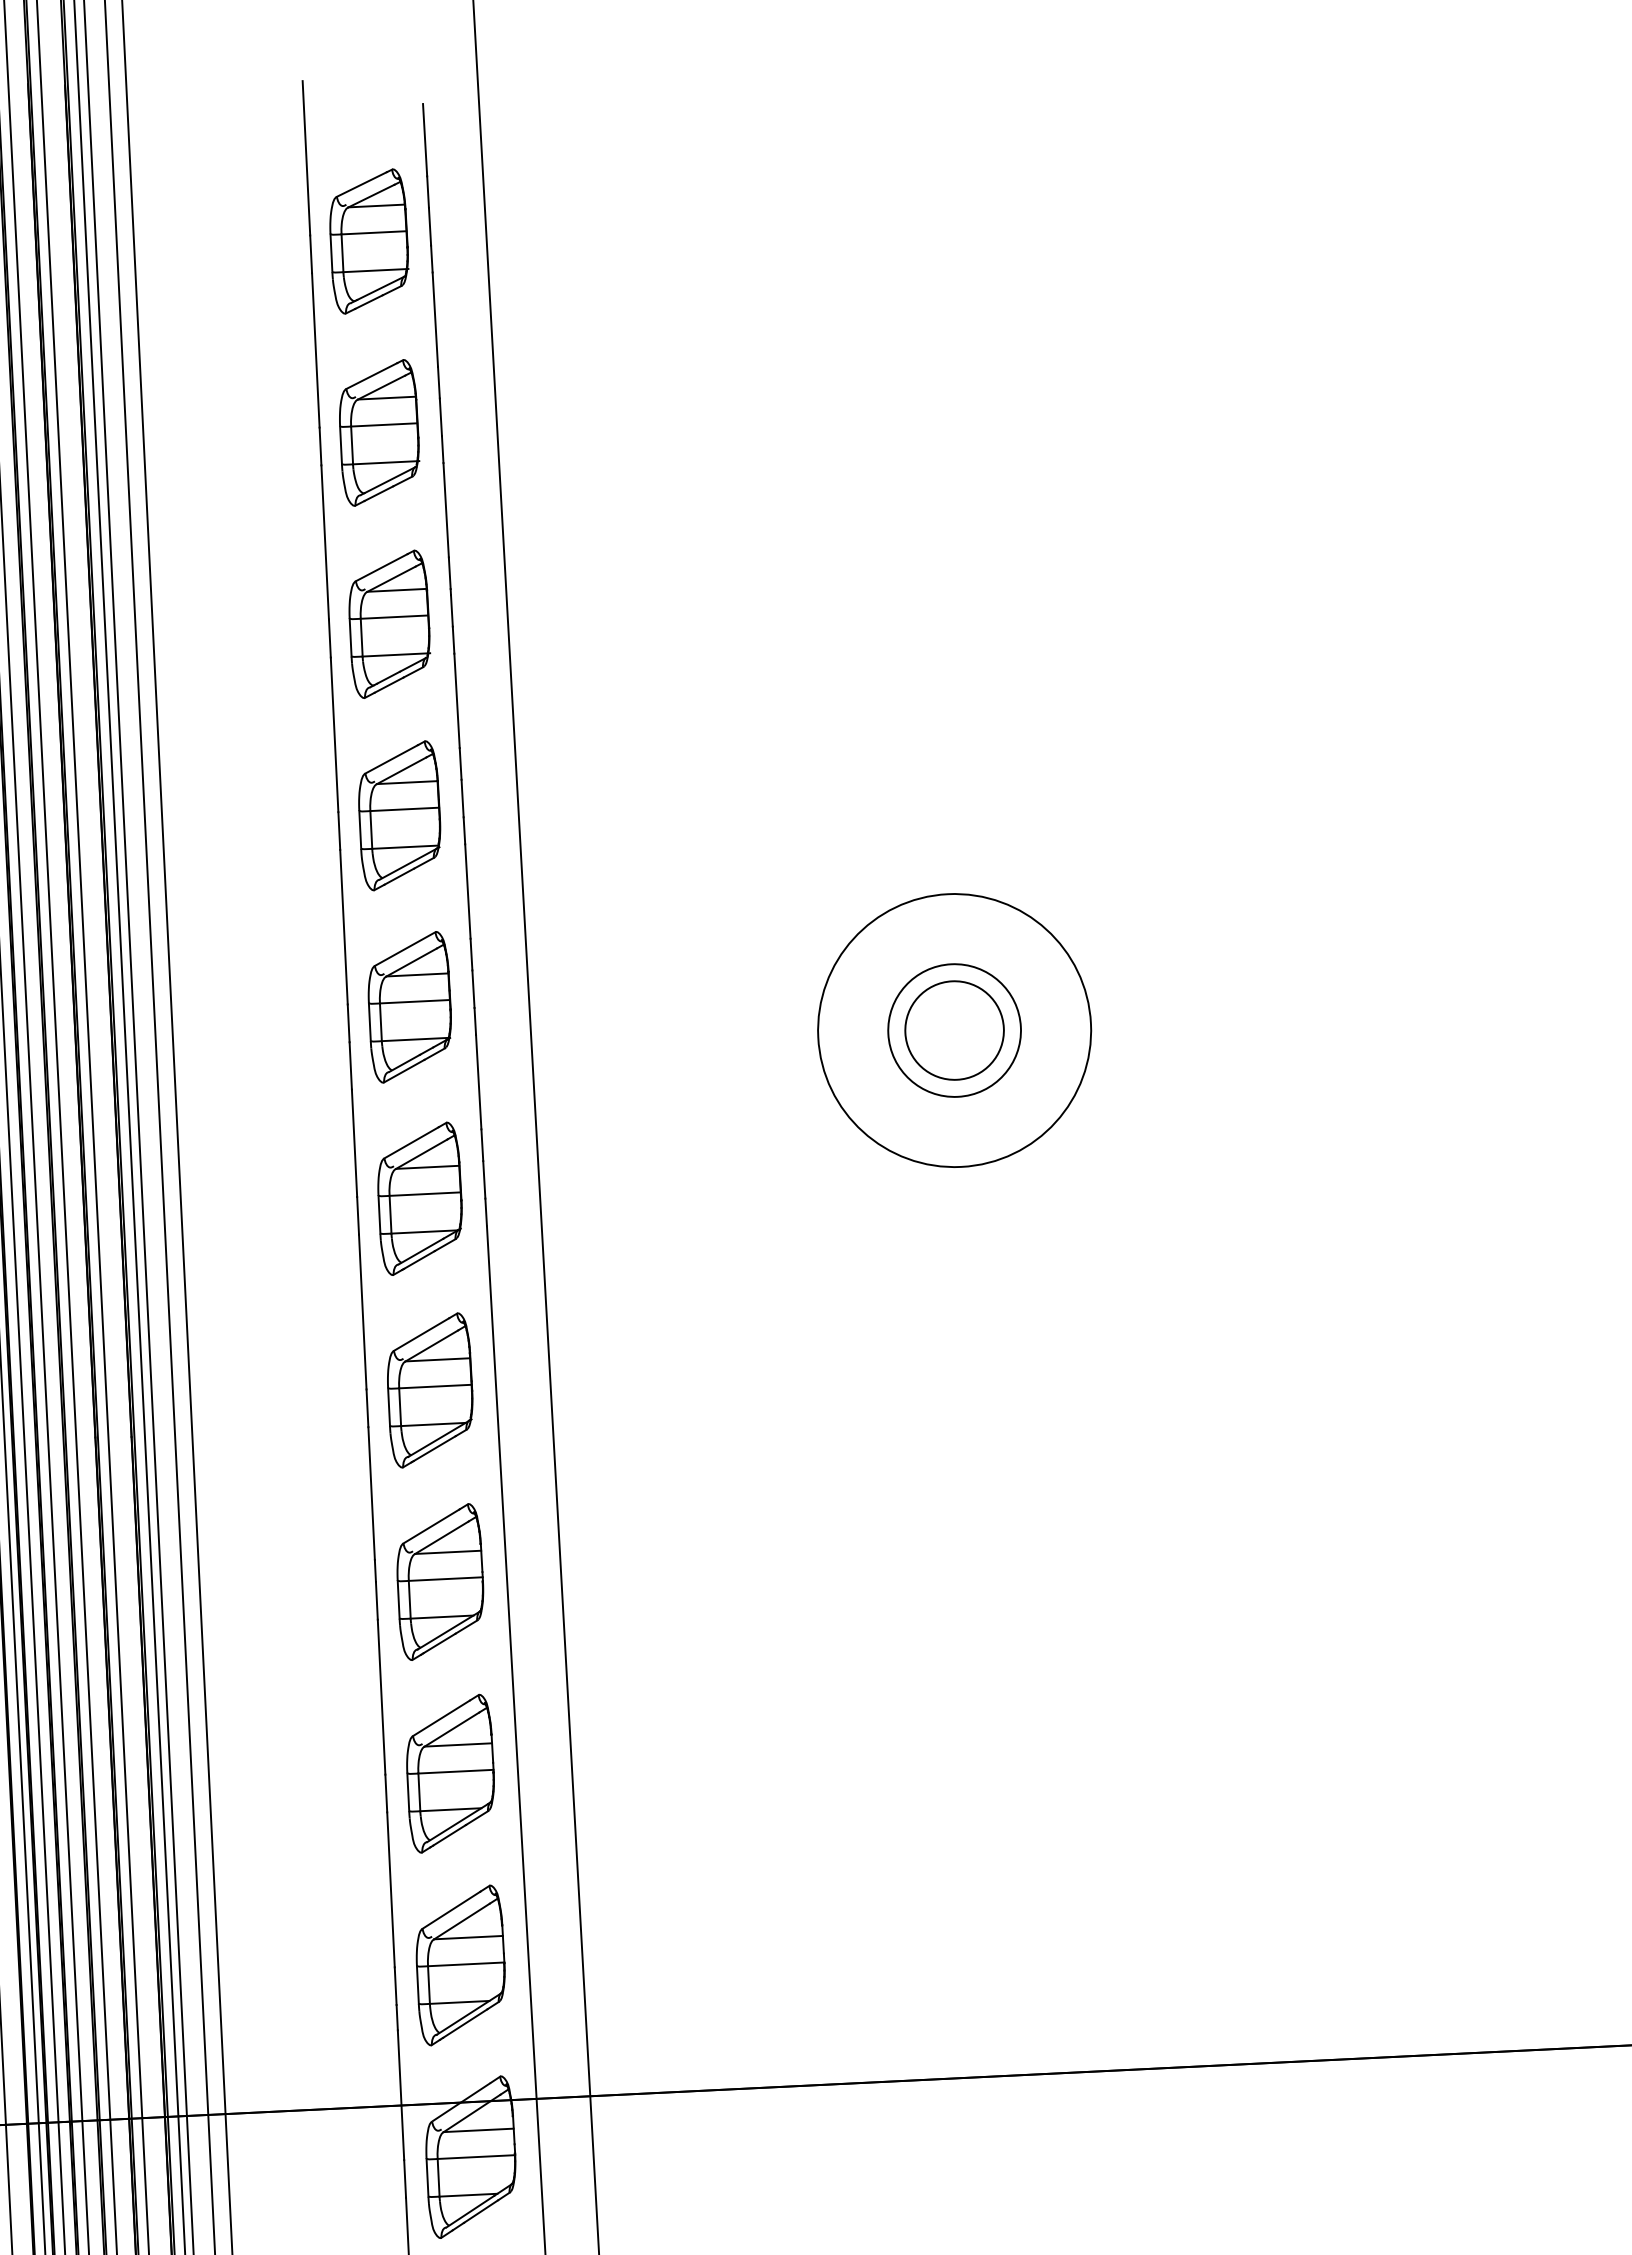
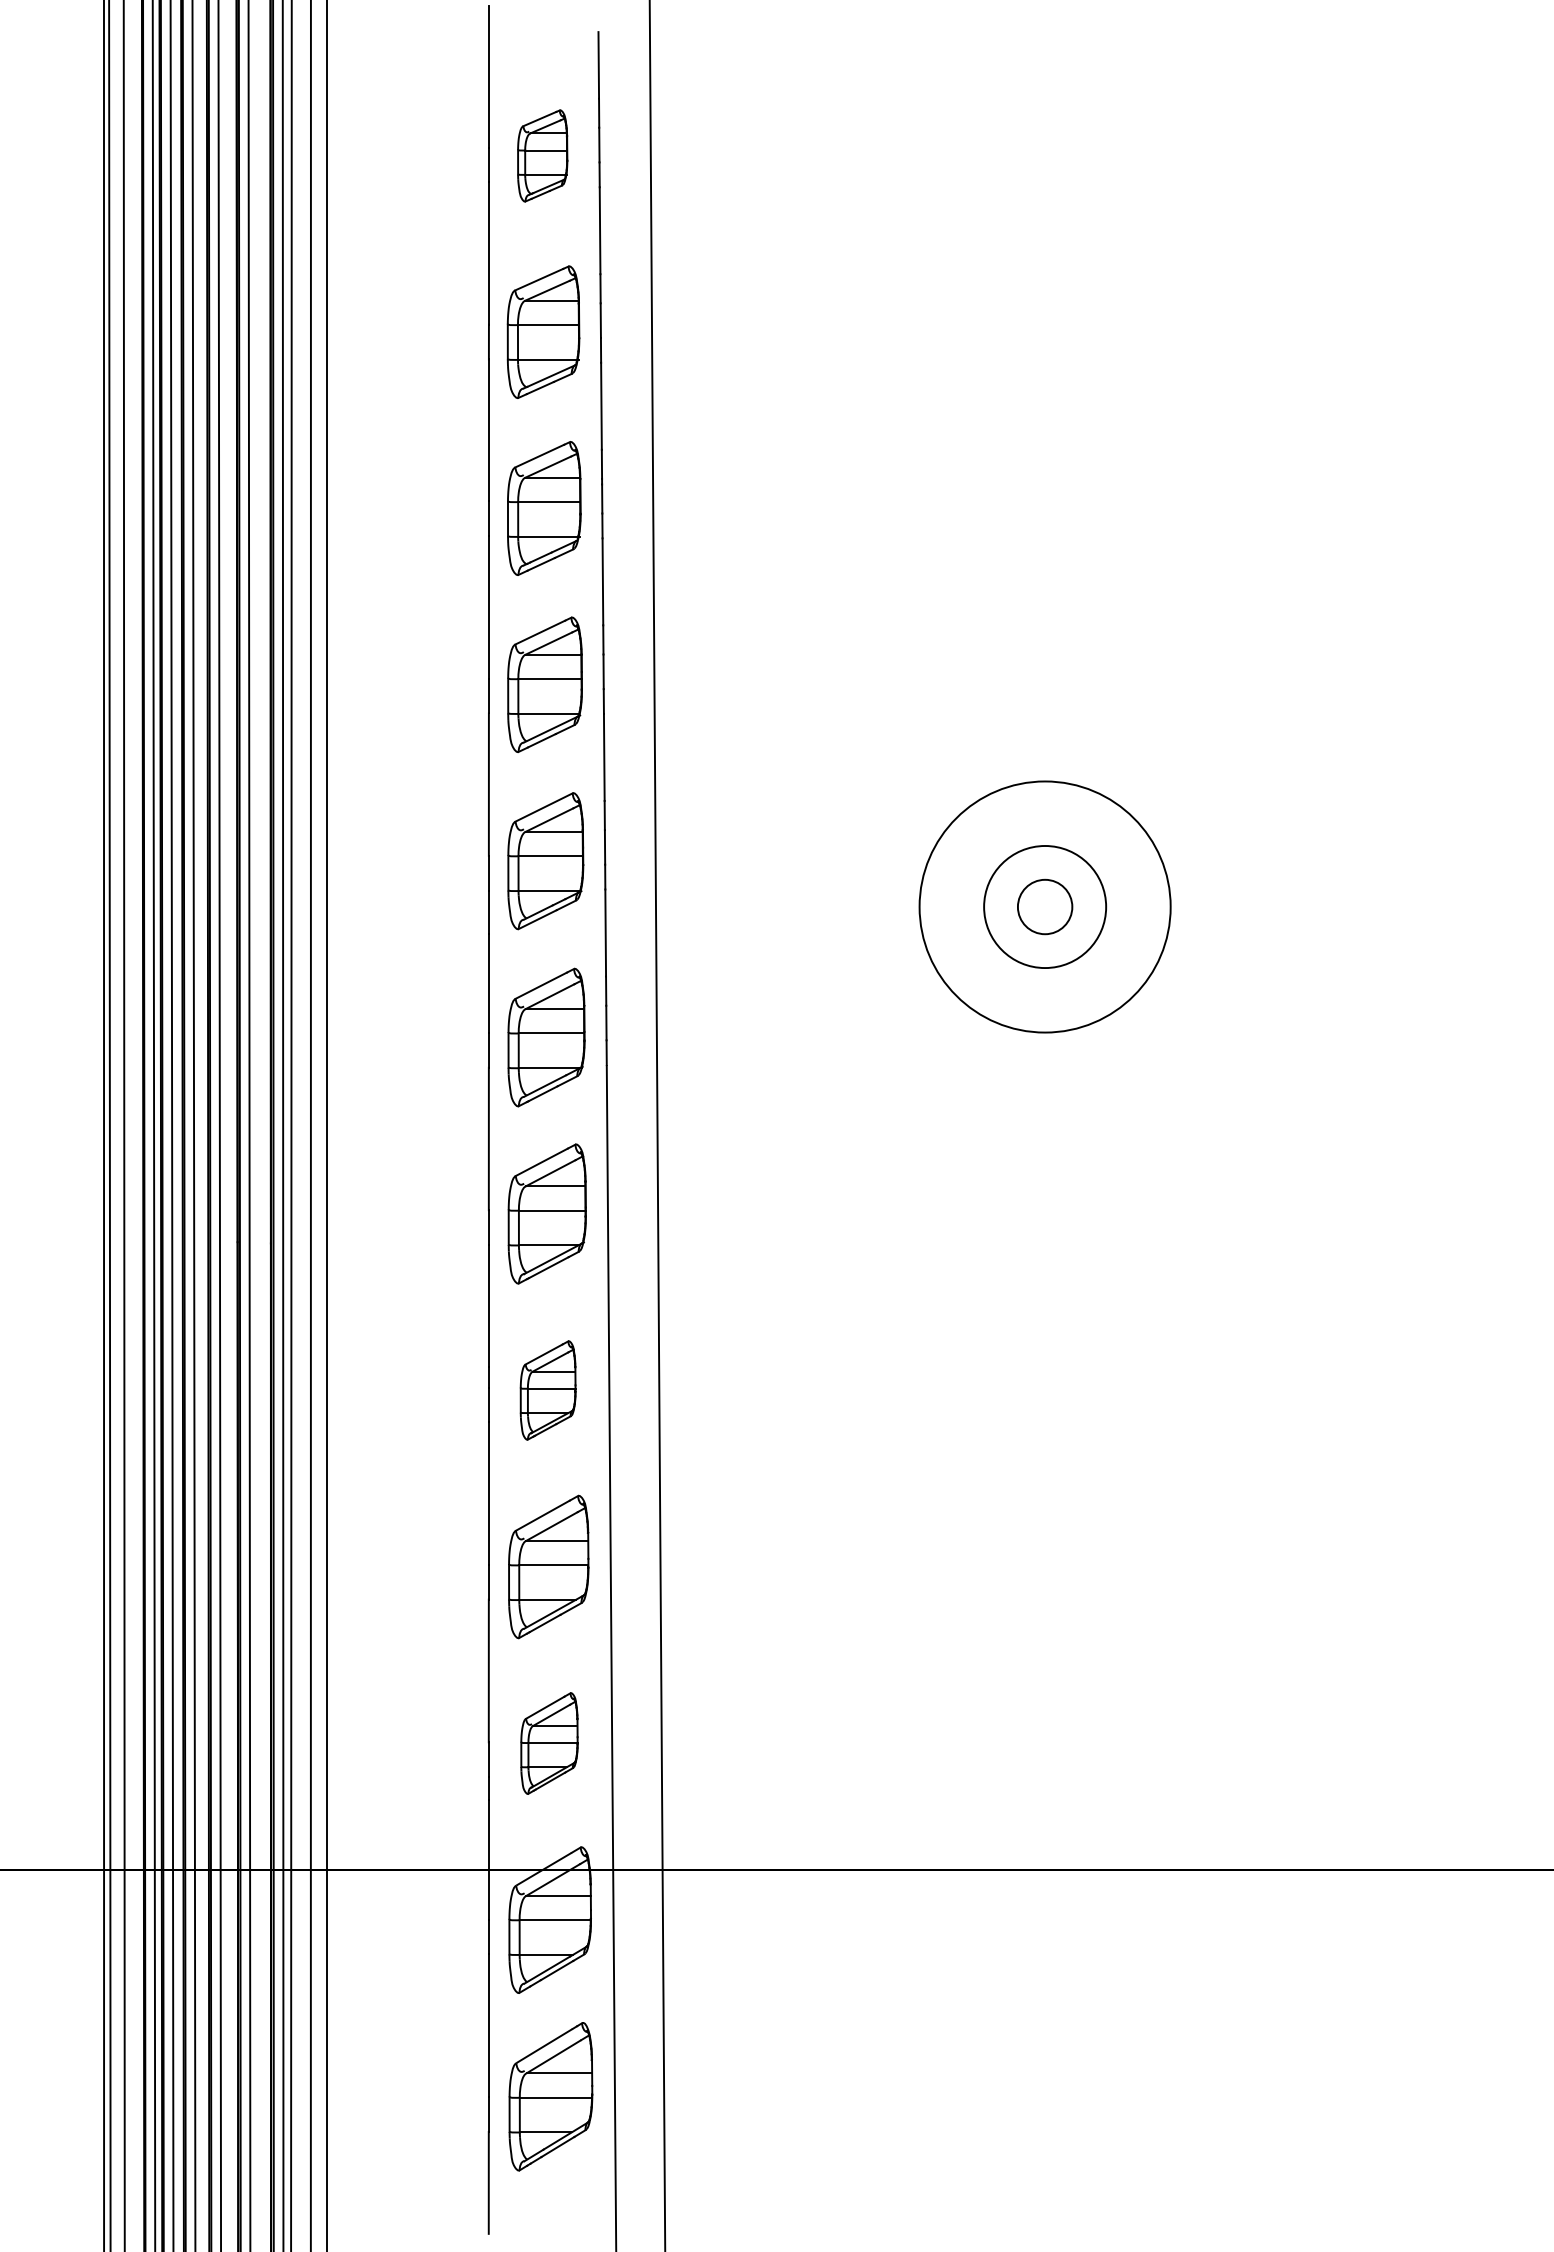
part: (368, 241) -> (542, 155), size x0.7
circle: (953, 1030) -> (1044, 906), size x0.6
part: (440, 1582) -> (548, 1390), size x0.7
part: (460, 1965) -> (549, 1743), size x0.7

